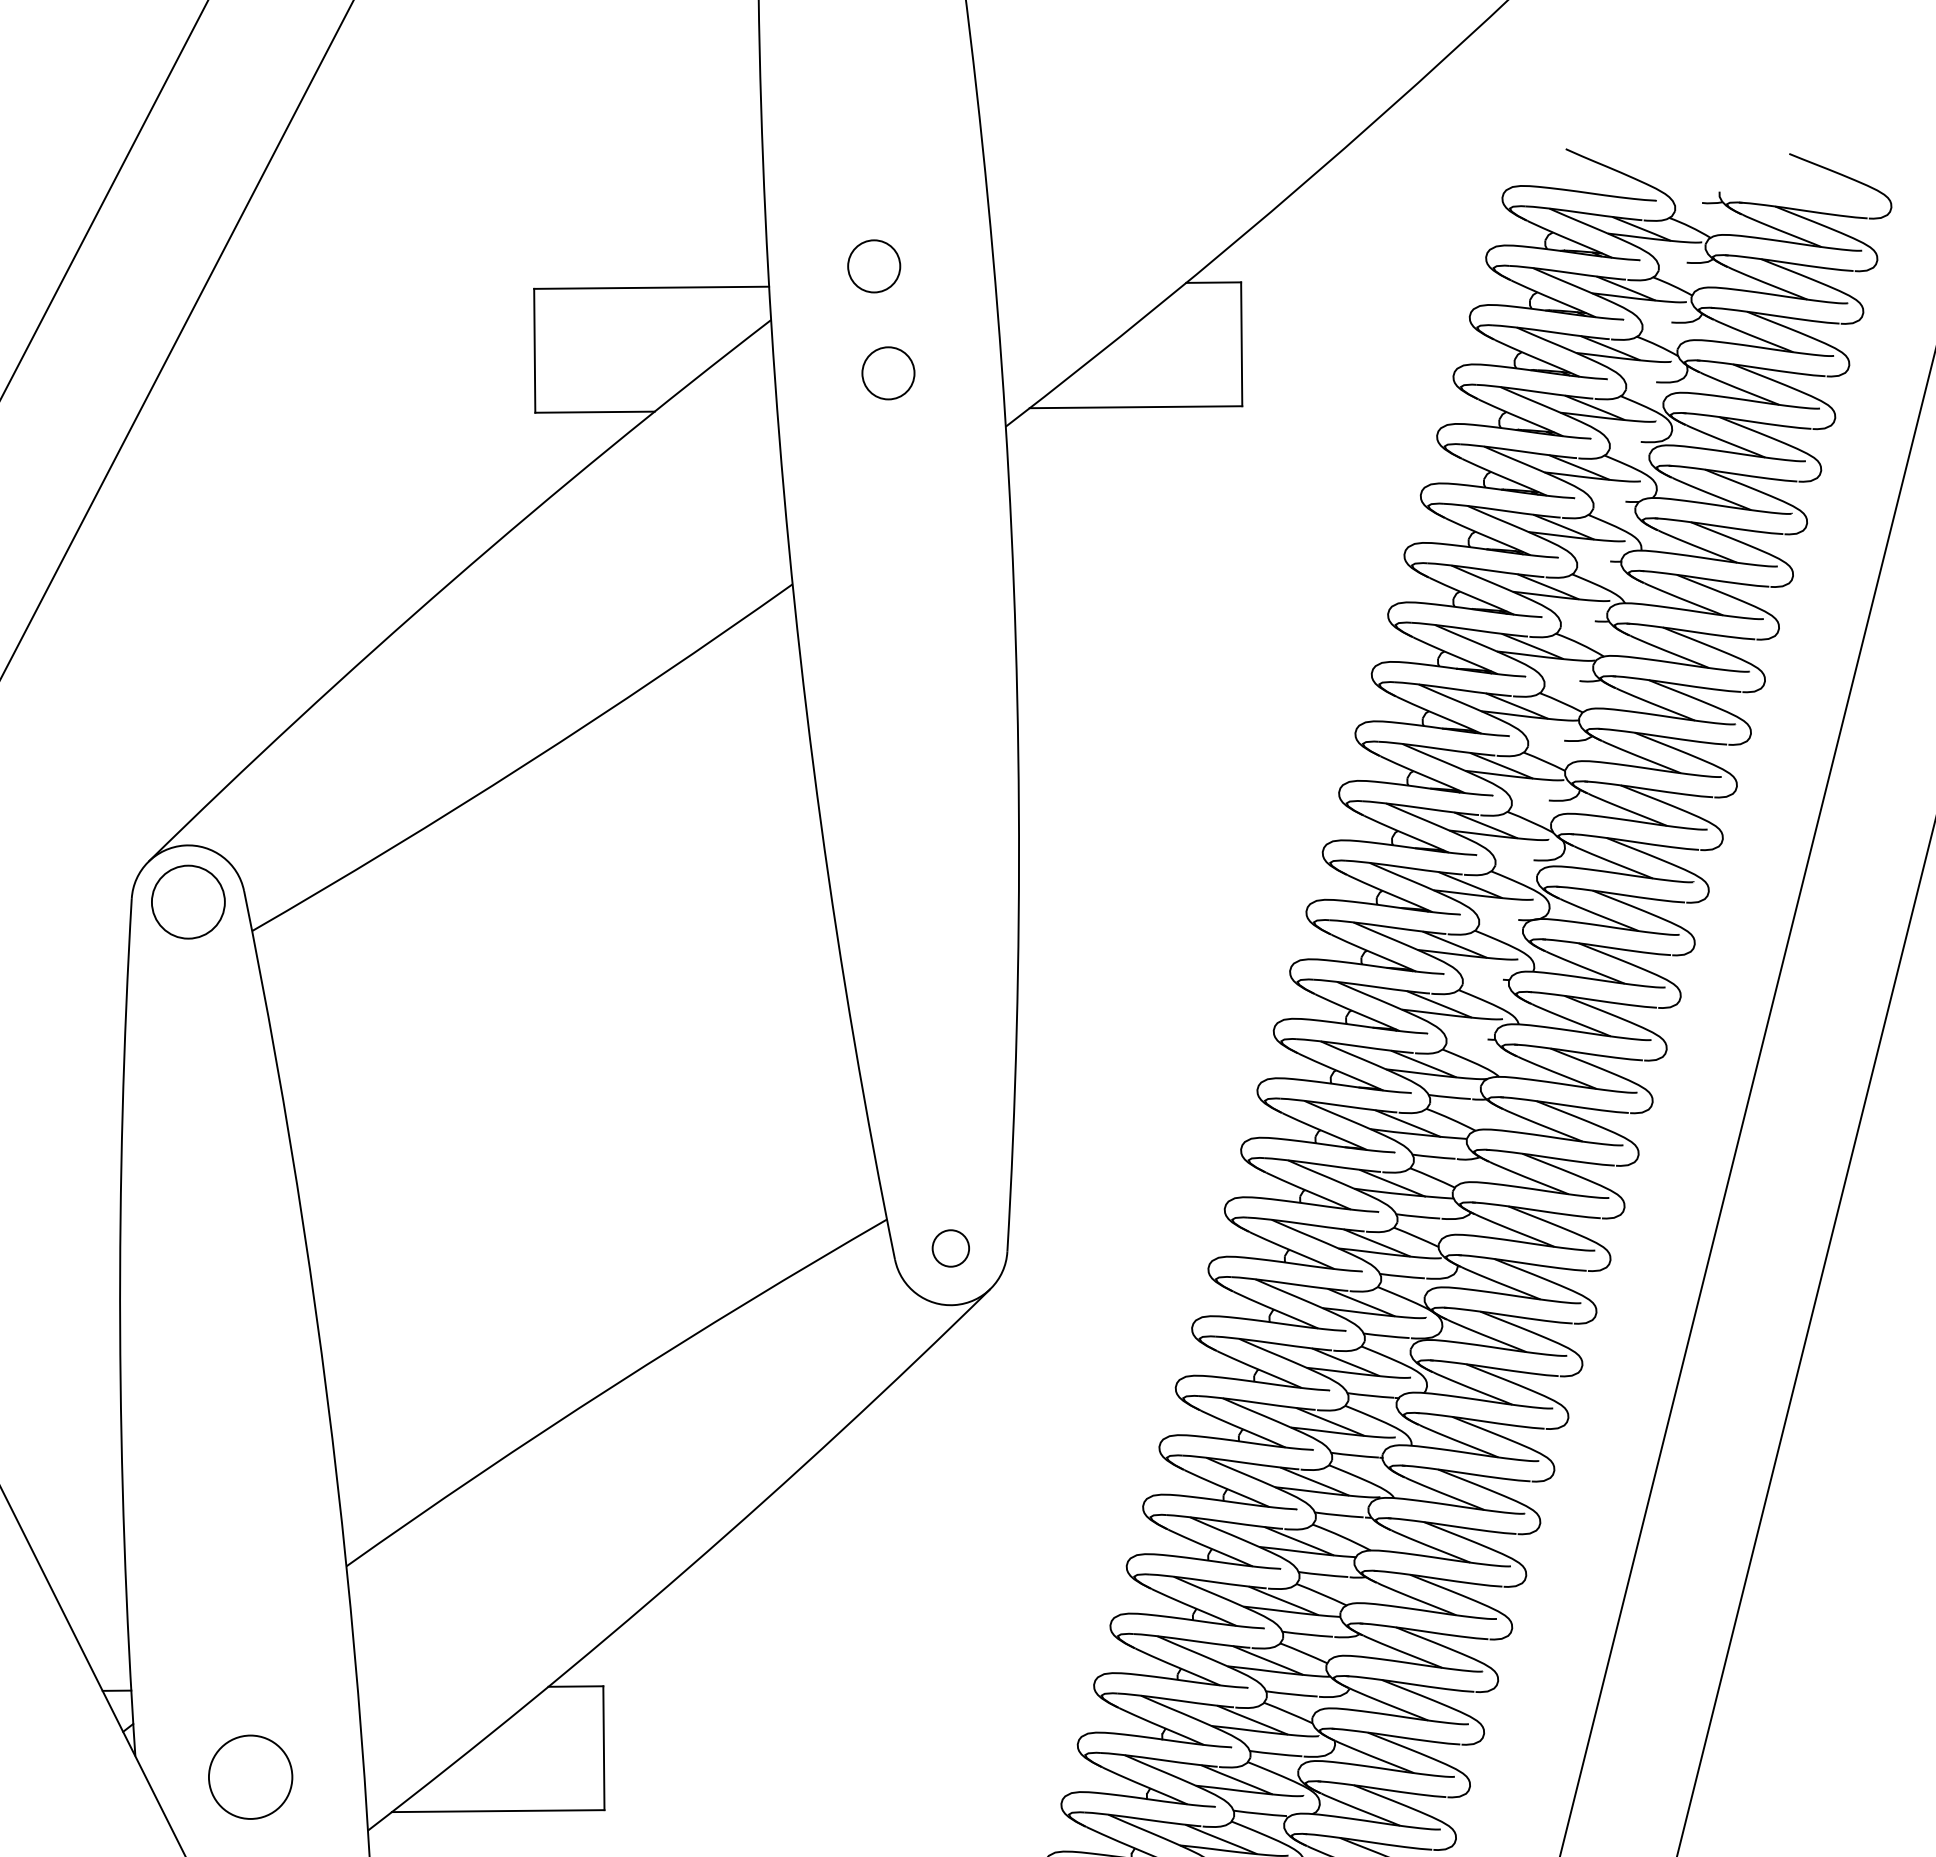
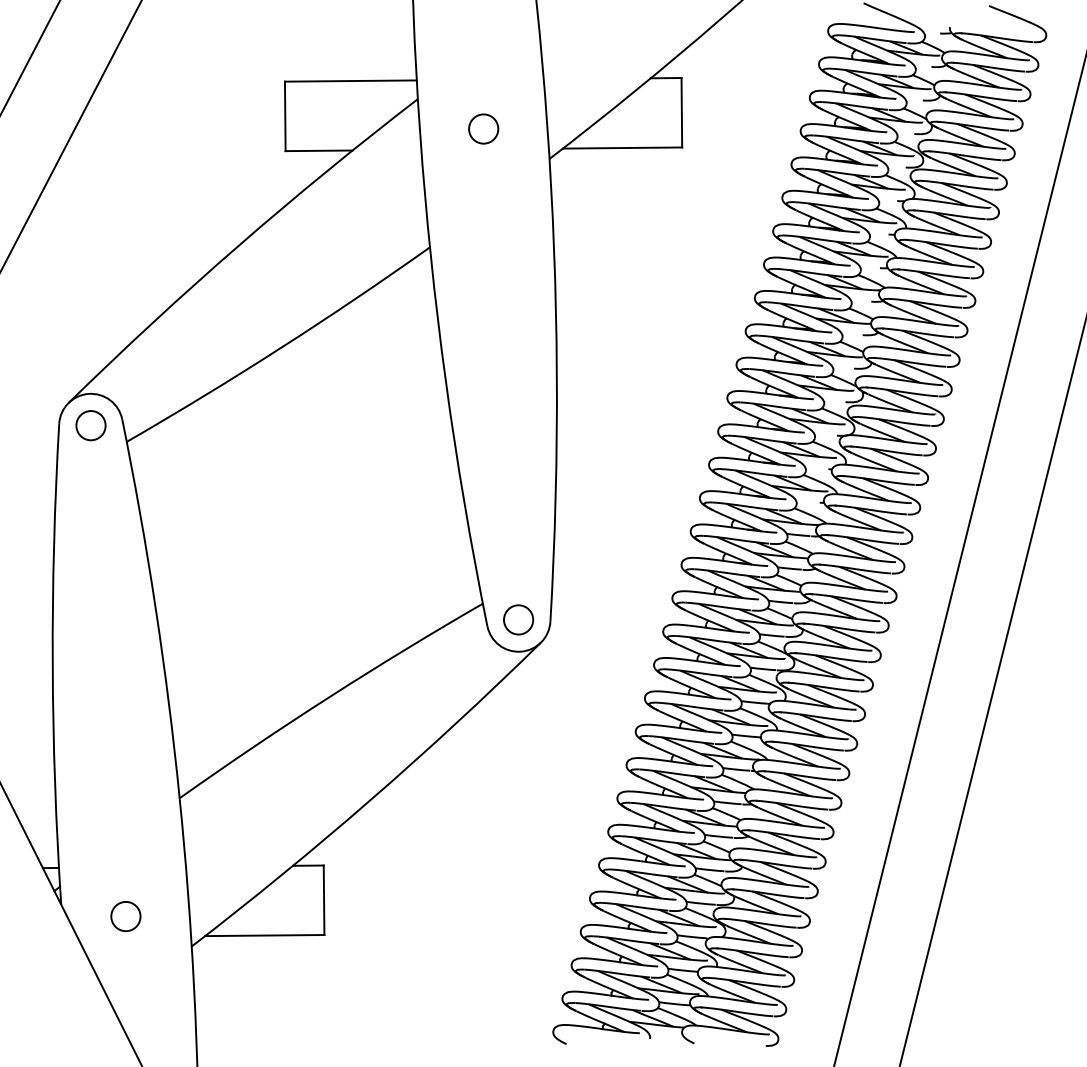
circle: (873, 265) -> (475, 68), removed
circle: (187, 901) -> (90, 425), size x0.71
circle: (950, 1247) -> (518, 619), size x1.43
circle: (249, 1777) -> (125, 916), size x0.62

